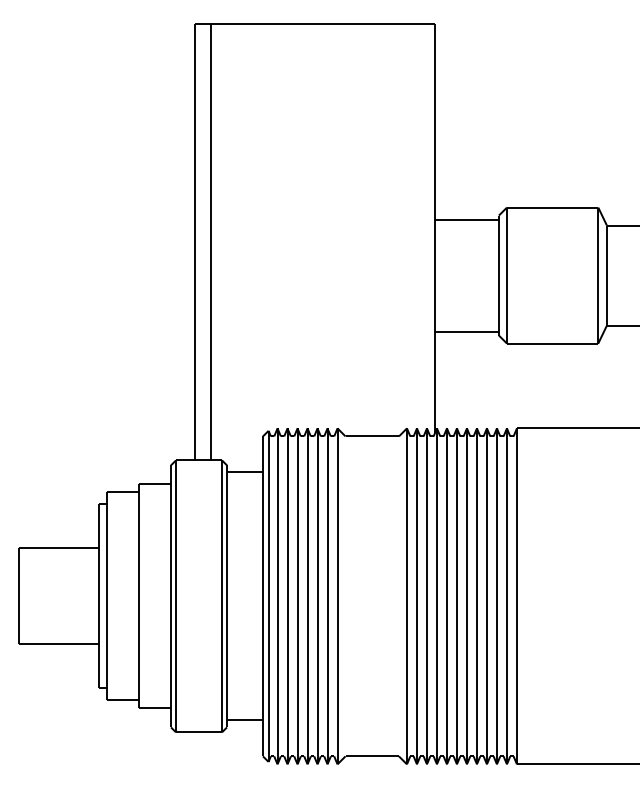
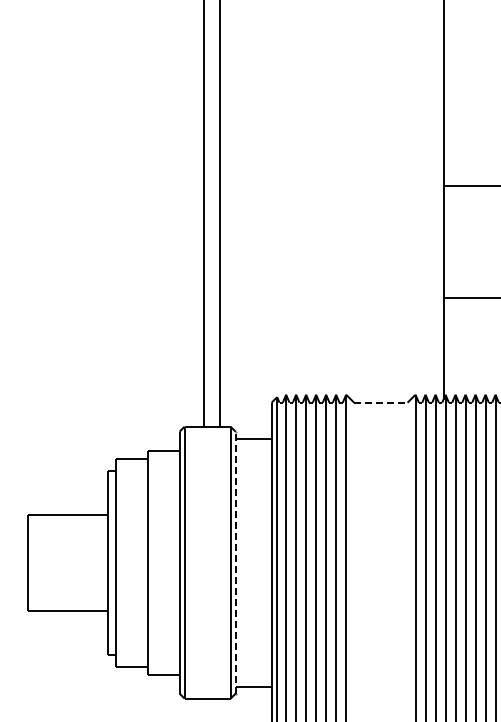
line: (372, 436) -> (381, 402), solid -> dashed
line: (227, 596) -> (236, 562), solid -> dashed

